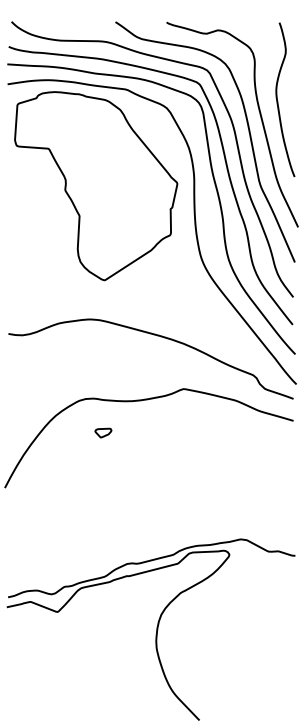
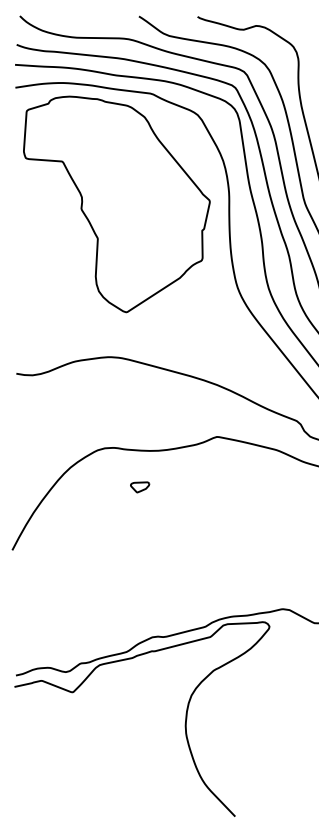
part: (103, 432) -> (140, 486), moved

